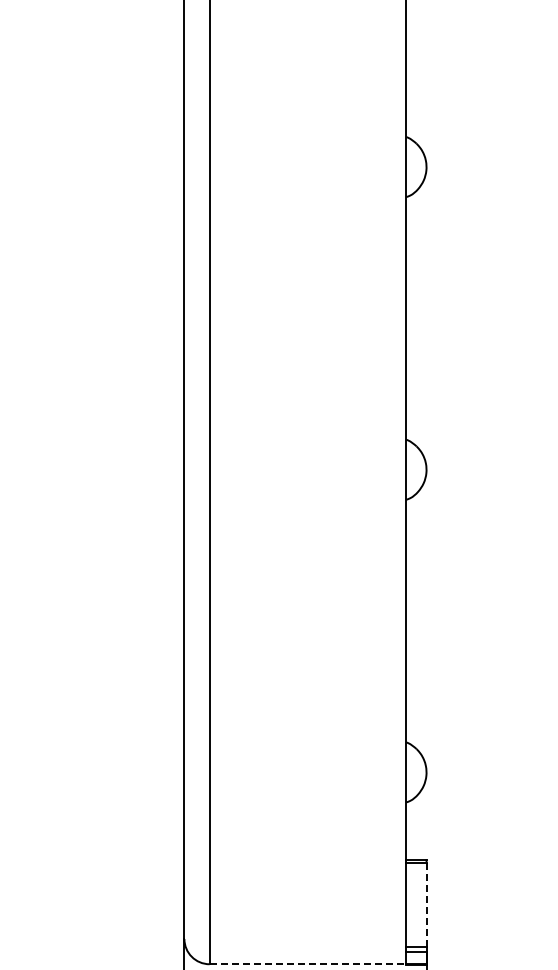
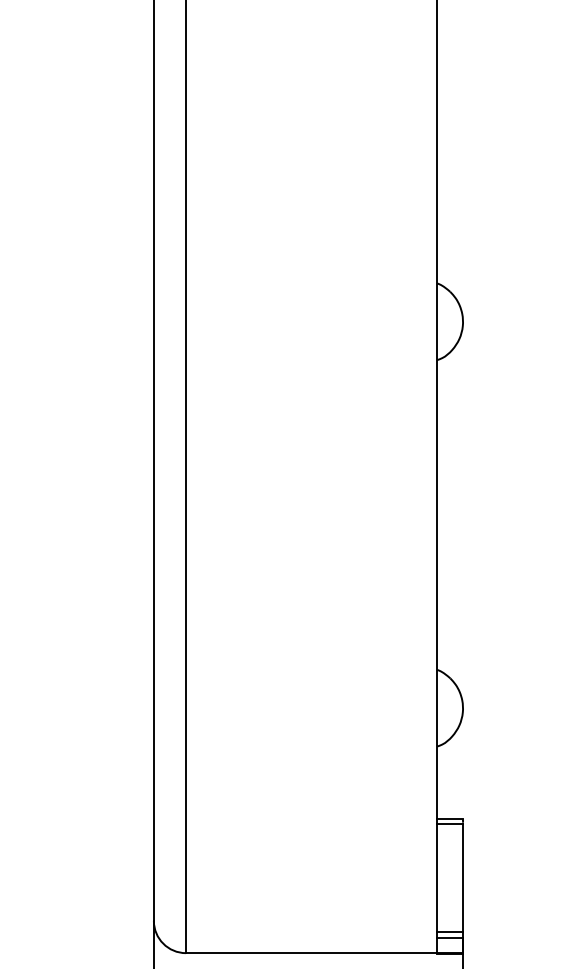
line: (426, 904) -> (462, 876), dashed -> solid
line: (308, 964) -> (312, 953), dashed -> solid

